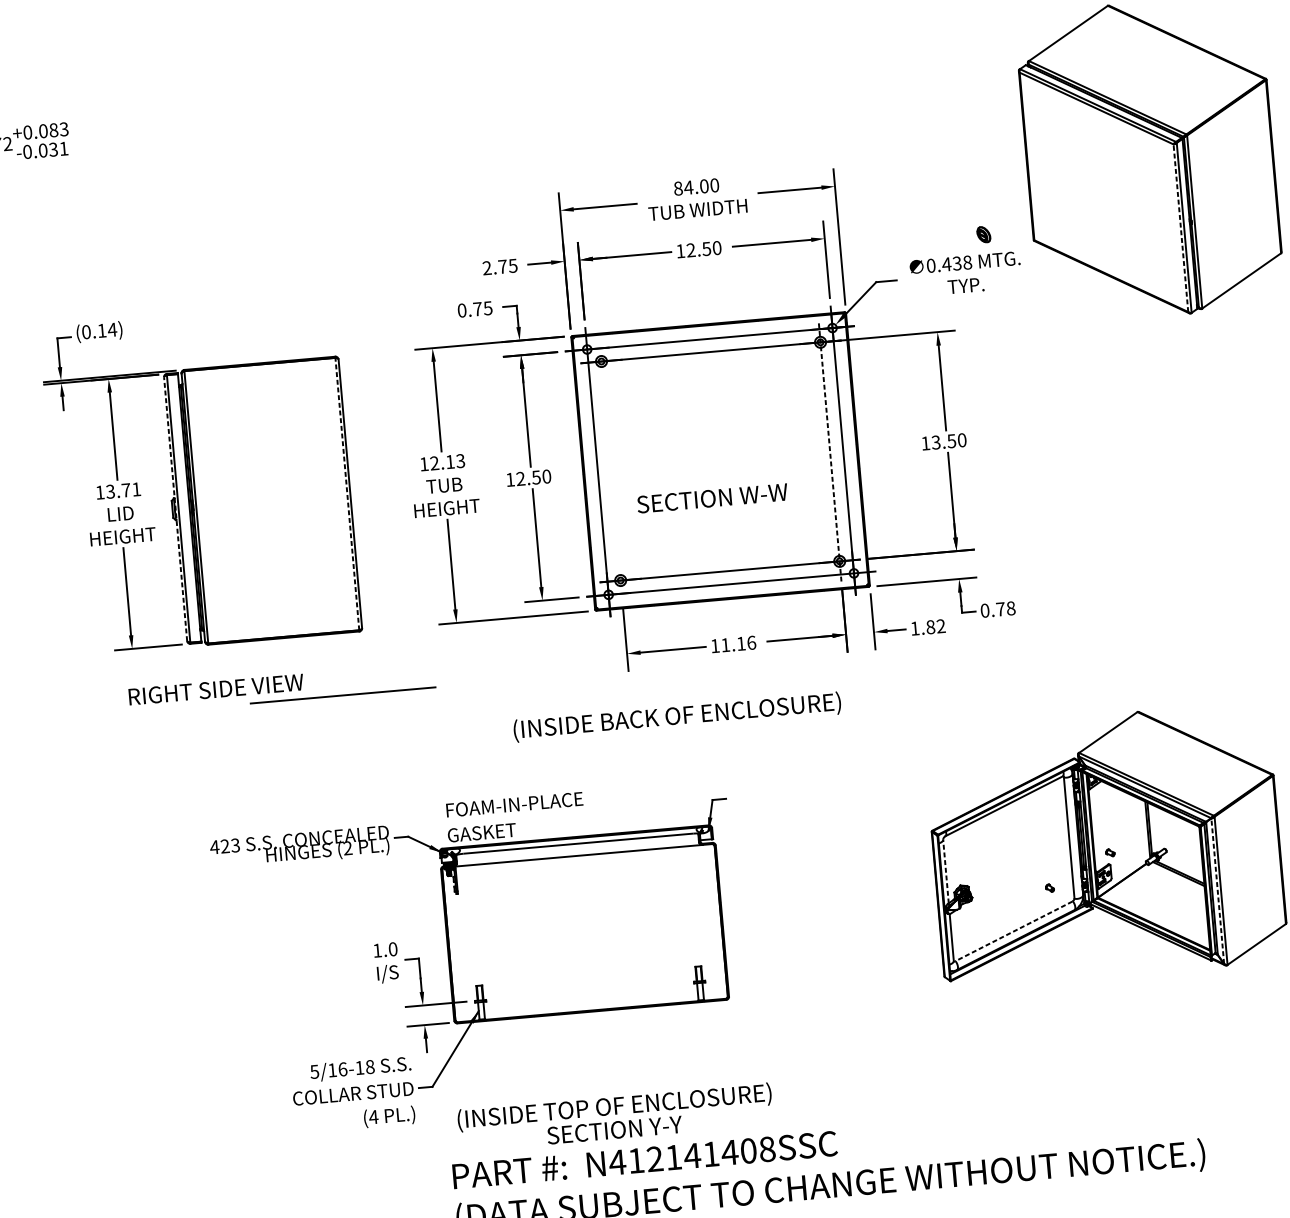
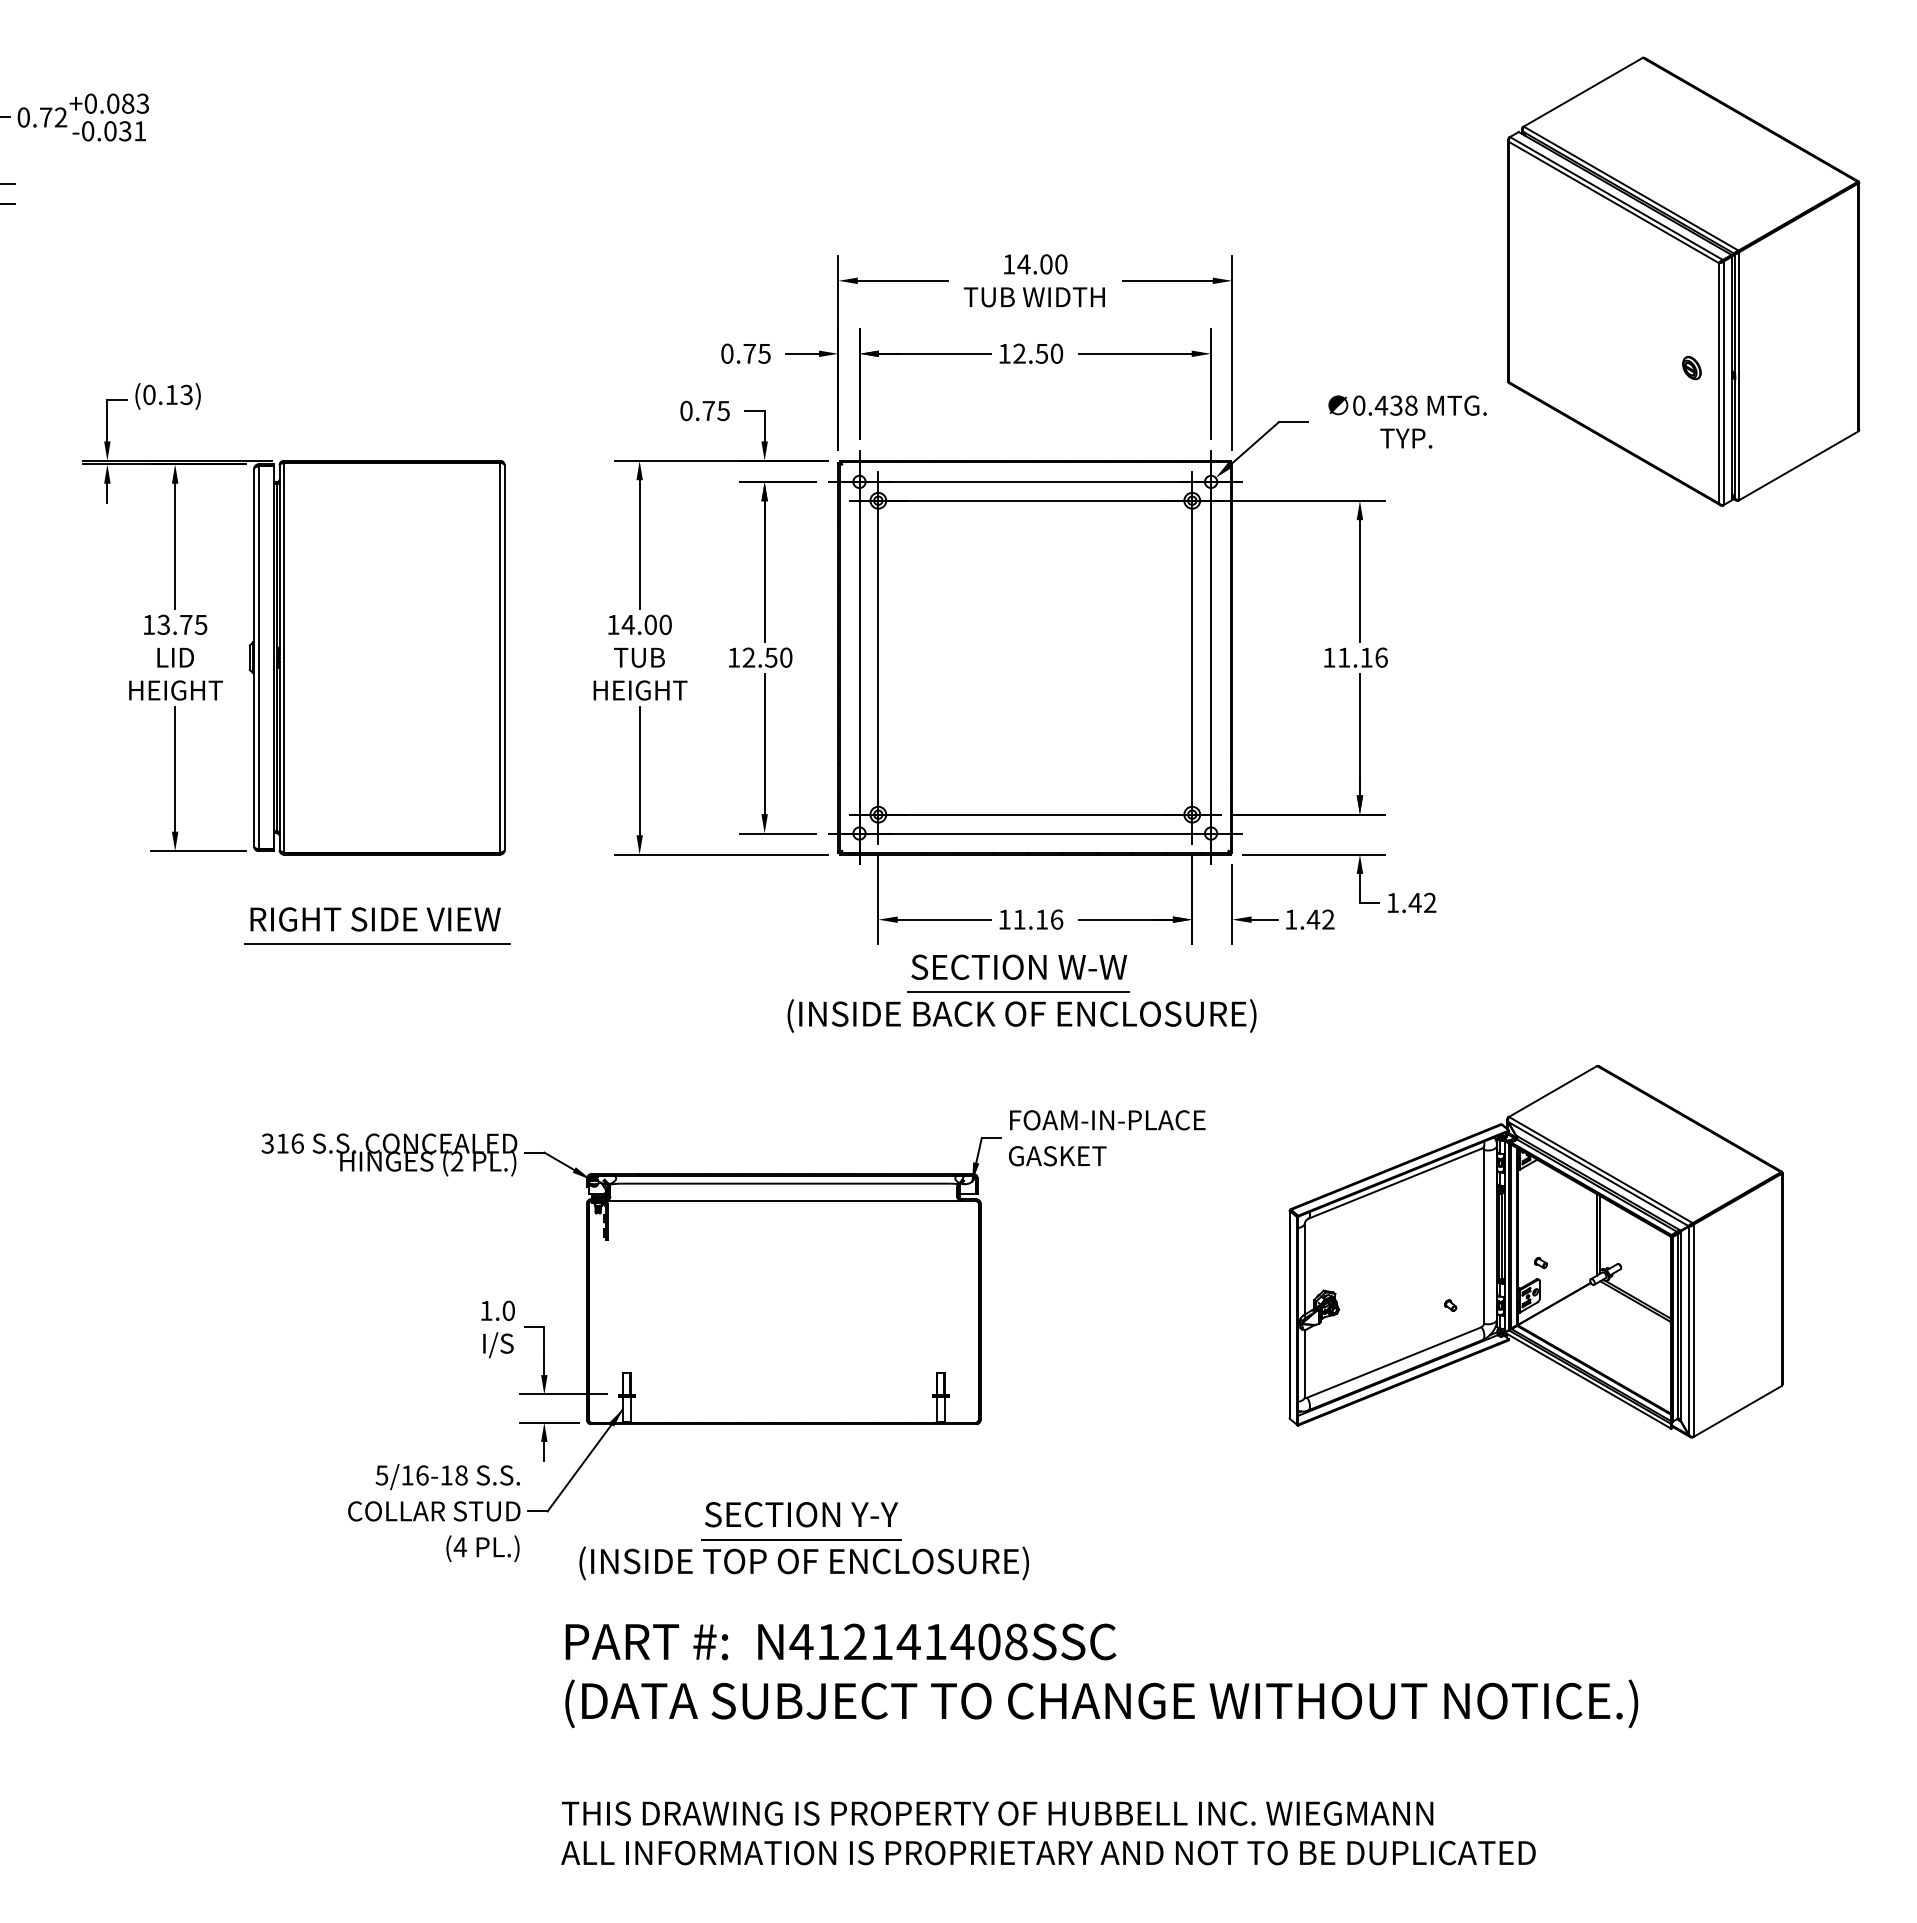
text: (678, 188) -> (1009, 264), 84.00 -> 14.00
line: (1181, 227) -> (1719, 382), dashed -> solid
part: (983, 235) -> (1691, 368), moved
text: (487, 267) -> (727, 353), 2.75 -> 0.75
text: (112, 329) -> (186, 394), (0.14) -> (0.13)
text: (948, 441) -> (1362, 657), 13.50 -> 11.16
line: (830, 451) -> (1192, 657), dashed -> solid
text: (447, 462) -> (646, 624), 12.13 -> 14.00
line: (611, 470) -> (878, 657), added
text: (136, 489) -> (200, 624), 13.71 -> 13.75
line: (347, 493) -> (500, 657), dashed -> solid
text: (711, 497) -> (1018, 966), moved
line: (175, 508) -> (254, 657), dashed -> solid
text: (998, 609) -> (1411, 902), 0.78 -> 1.42
text: (930, 627) -> (1313, 919), 1.82 -> 1.42
text: (216, 689) -> (375, 919), moved
line: (343, 695) -> (377, 943), moved
line: (729, 696) -> (1018, 992), added
text: (676, 716) -> (1021, 1015), moved
text: (515, 817) -> (1107, 1138), moved
text: (225, 846) -> (282, 1143), 423 -> 316
line: (945, 871) -> (1304, 1269), dashed -> solid
line: (1217, 891) -> (1688, 1330), dashed -> solid
line: (1013, 931) -> (1393, 1362), dashed -> solid
line: (611, 1090) -> (801, 1539), added
text: (614, 1130) -> (801, 1514), moved

